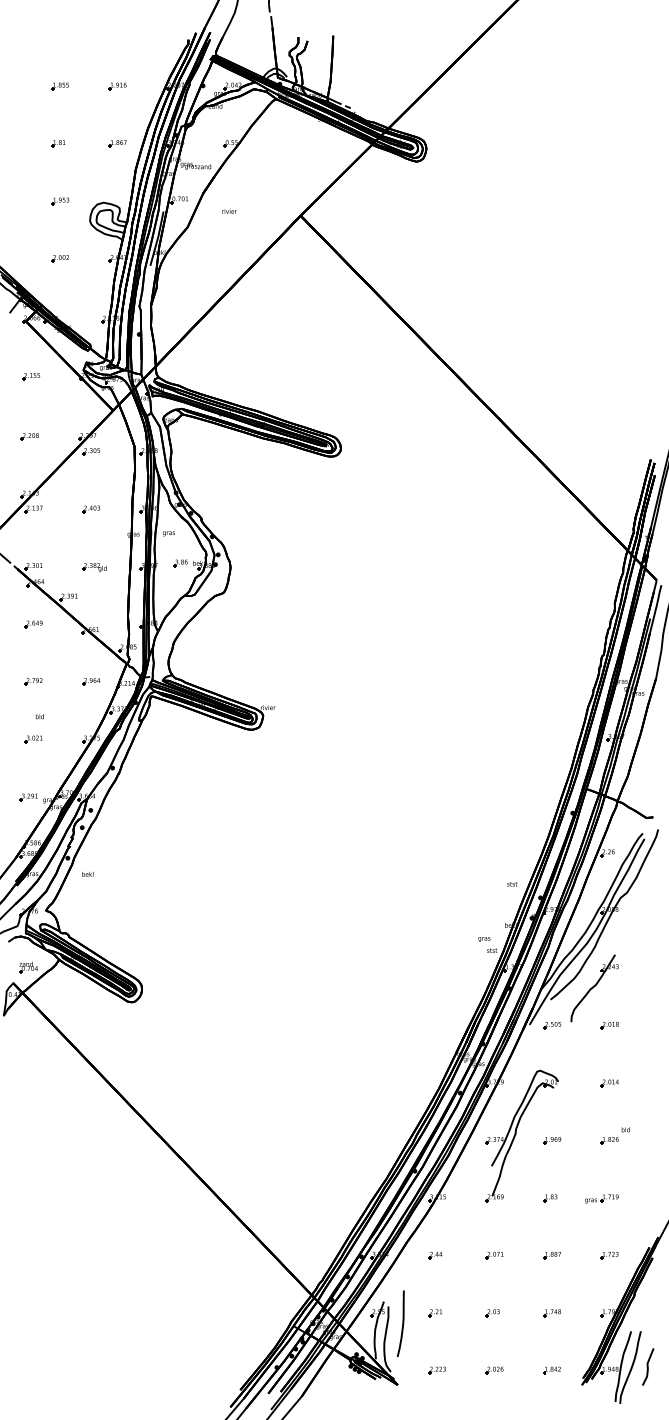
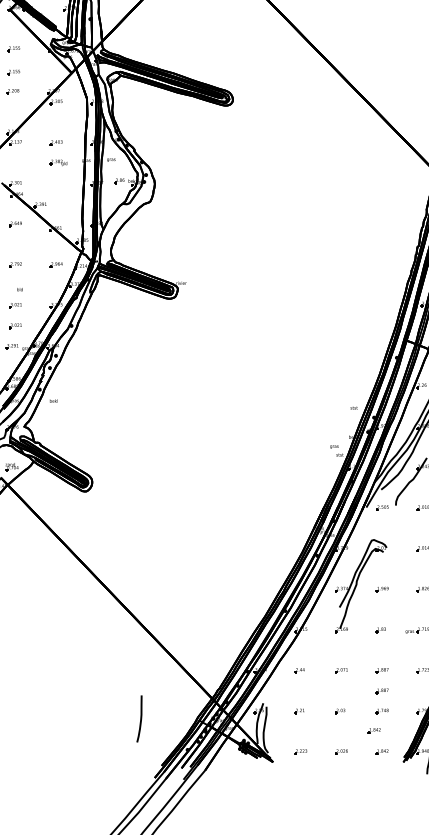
part: (31, 409) -> (14, 72), added
part: (94, 567) -> (58, 162), moved
part: (33, 768) -> (15, 326), added
part: (551, 1284) -> (381, 691), added
curve: (402, 1323) -> (140, 718), moved
part: (540, 1340) -> (374, 730), added

